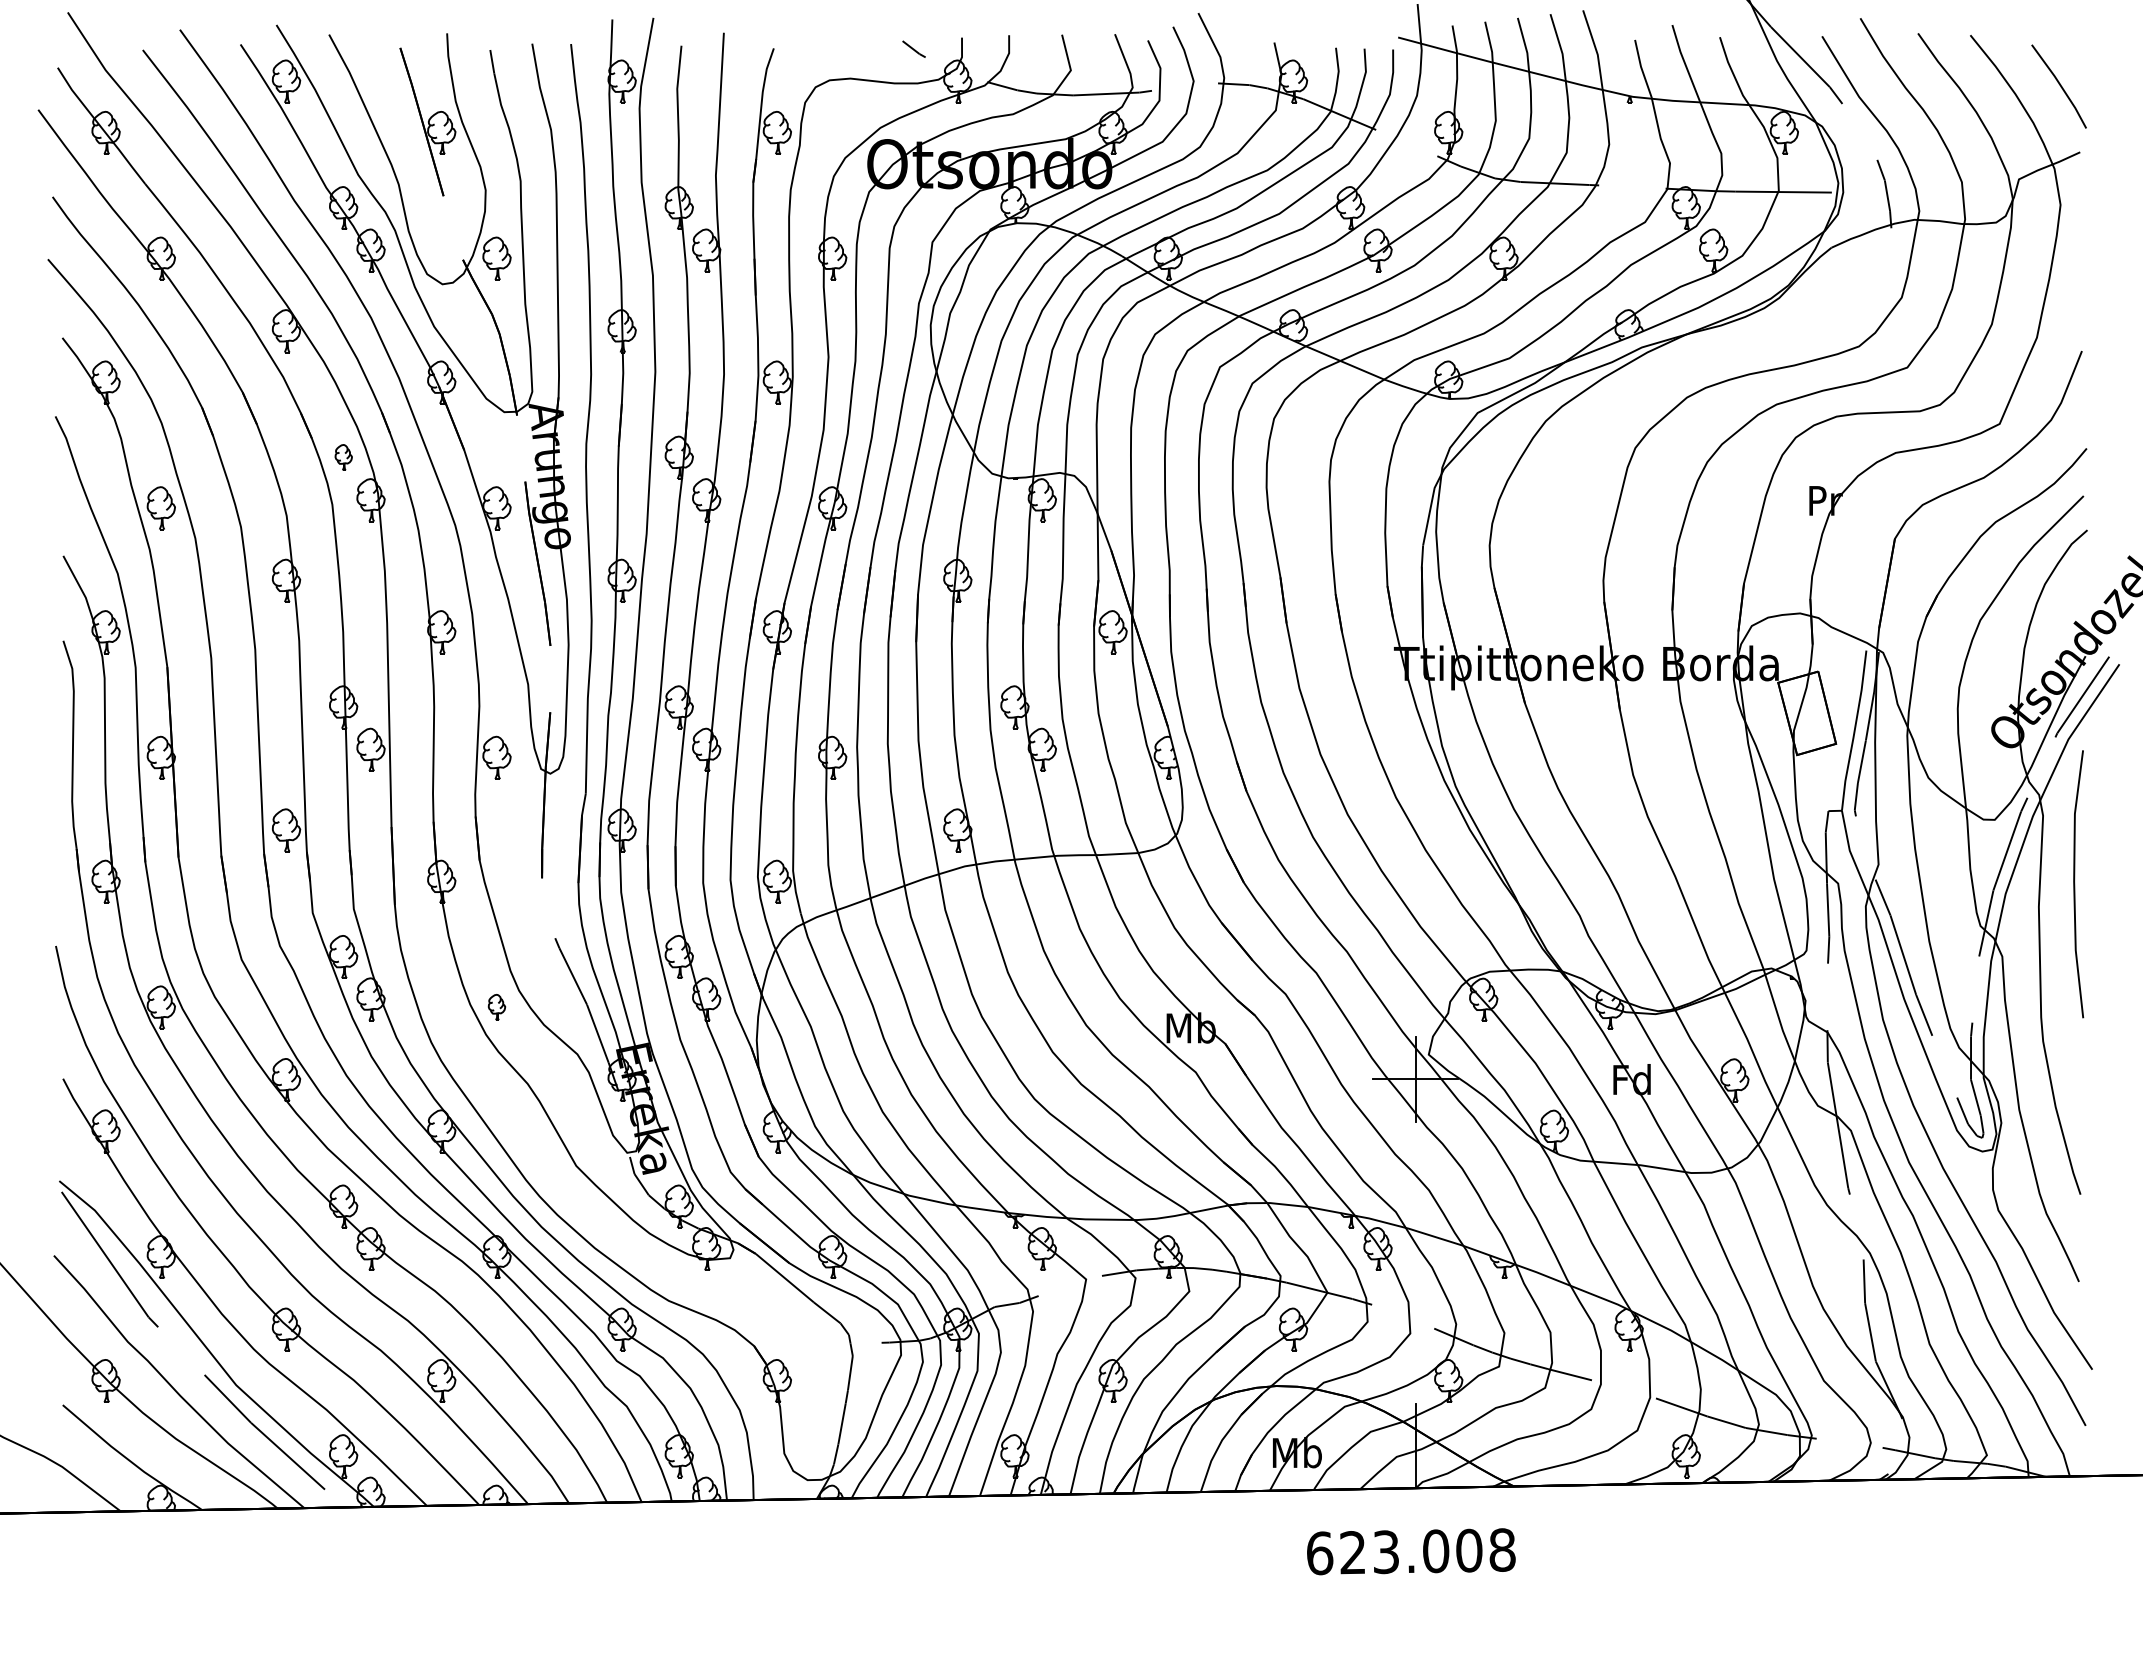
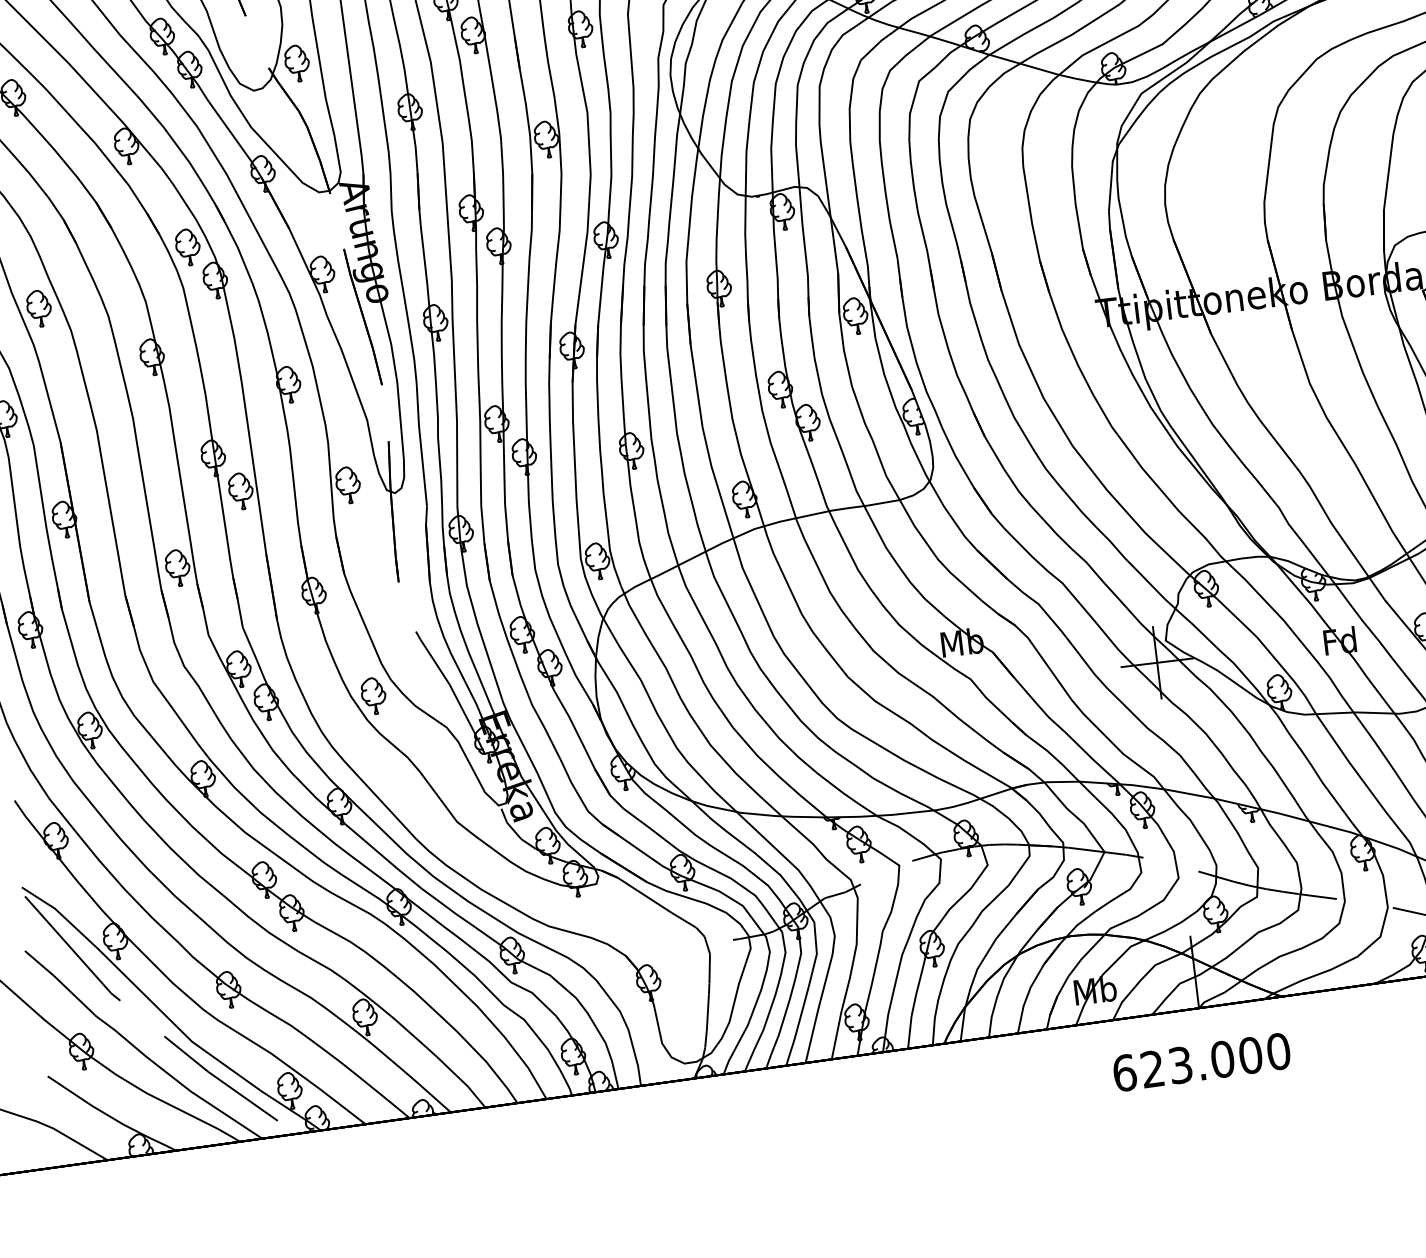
part: (343, 457) -> (187, 247), size x1.67
part: (496, 1007) -> (373, 696), size x1.67
text: (1502, 1549) -> (1278, 1051), 623.008 -> 623.000

